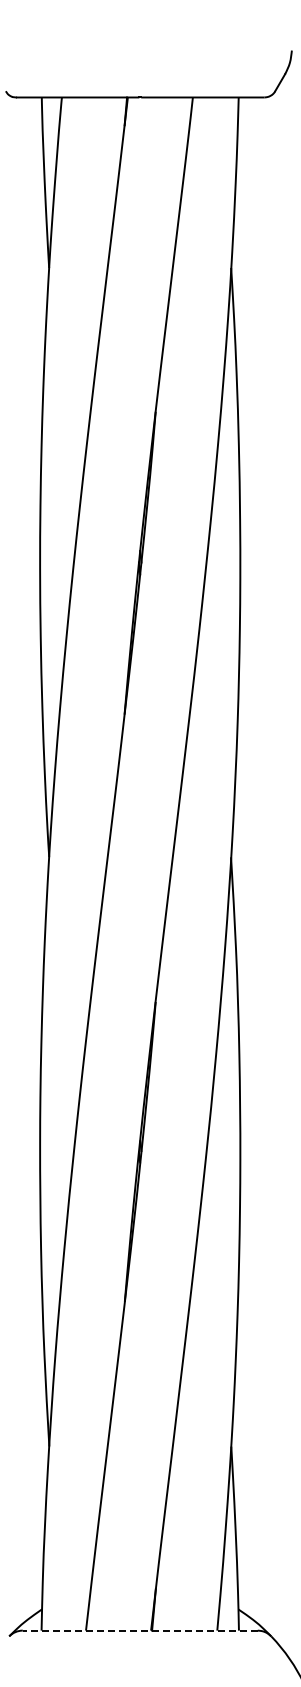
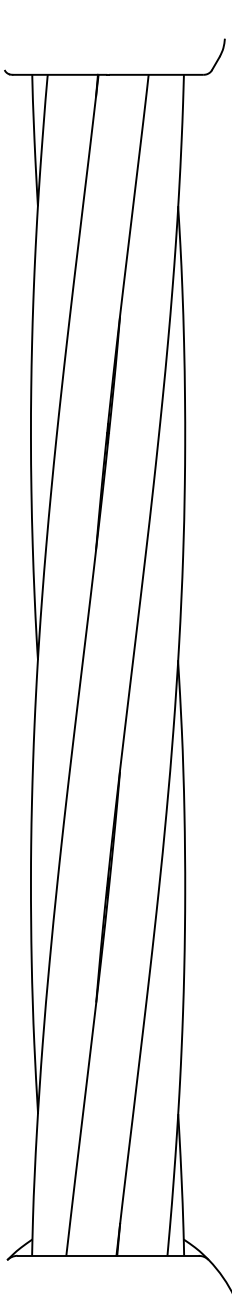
line: (139, 1630) -> (107, 1255), dashed -> solid

